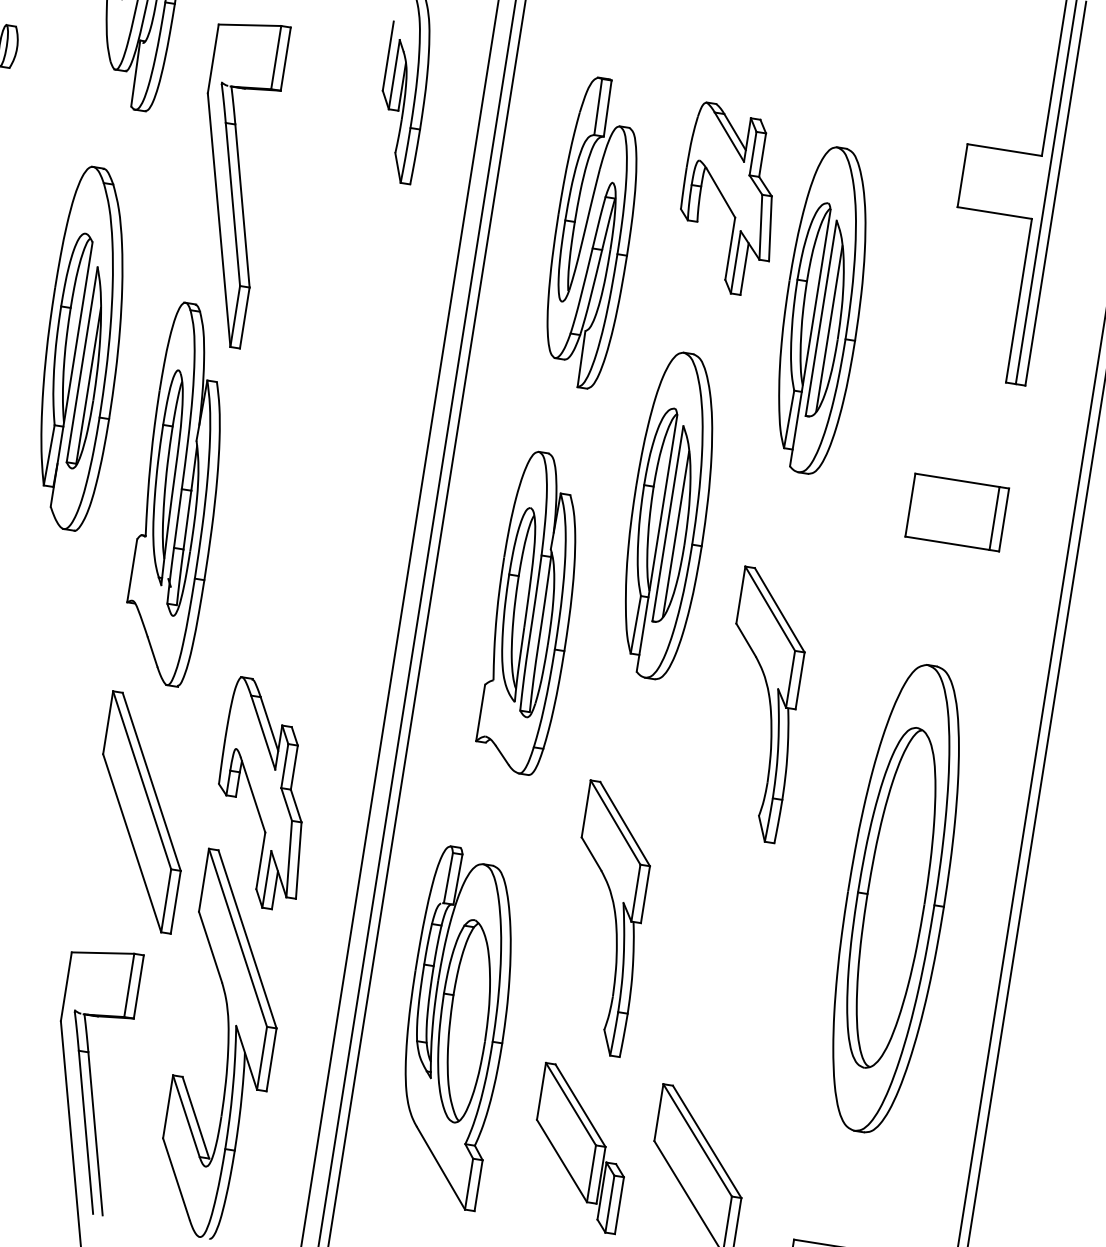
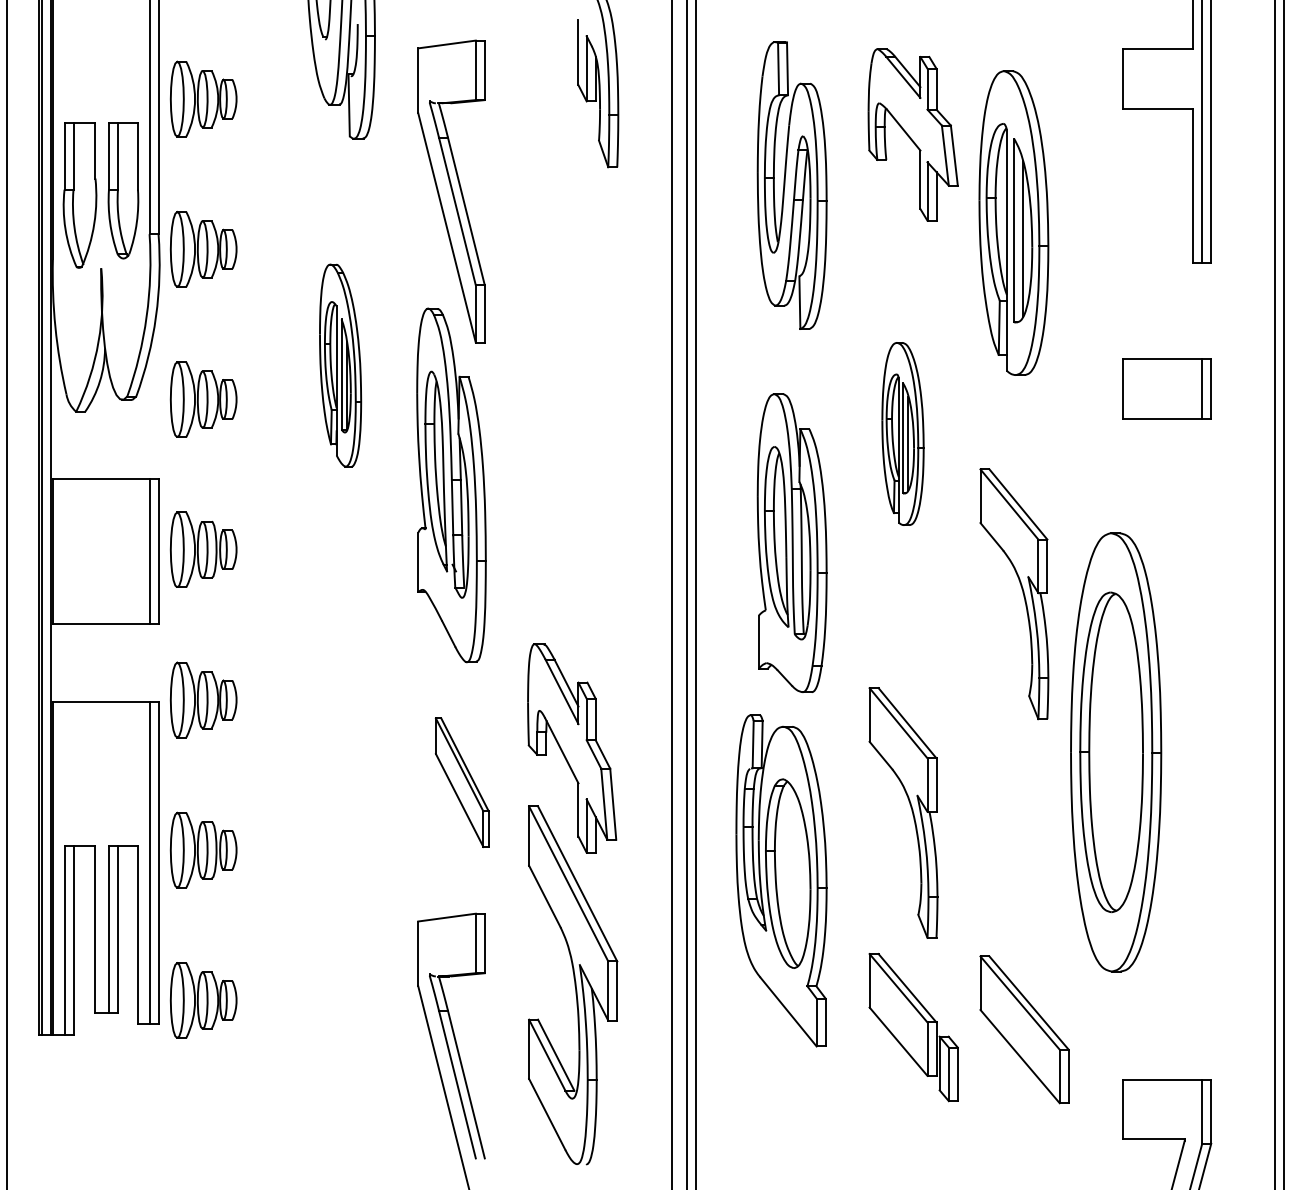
part: (82, 348) -> (340, 365), size x0.6
part: (668, 515) -> (902, 433), size x0.6
part: (142, 812) -> (462, 782), size x0.6
part: (896, 898) -> (1116, 752), moved
part: (455, 1027) -> (781, 880), moved

